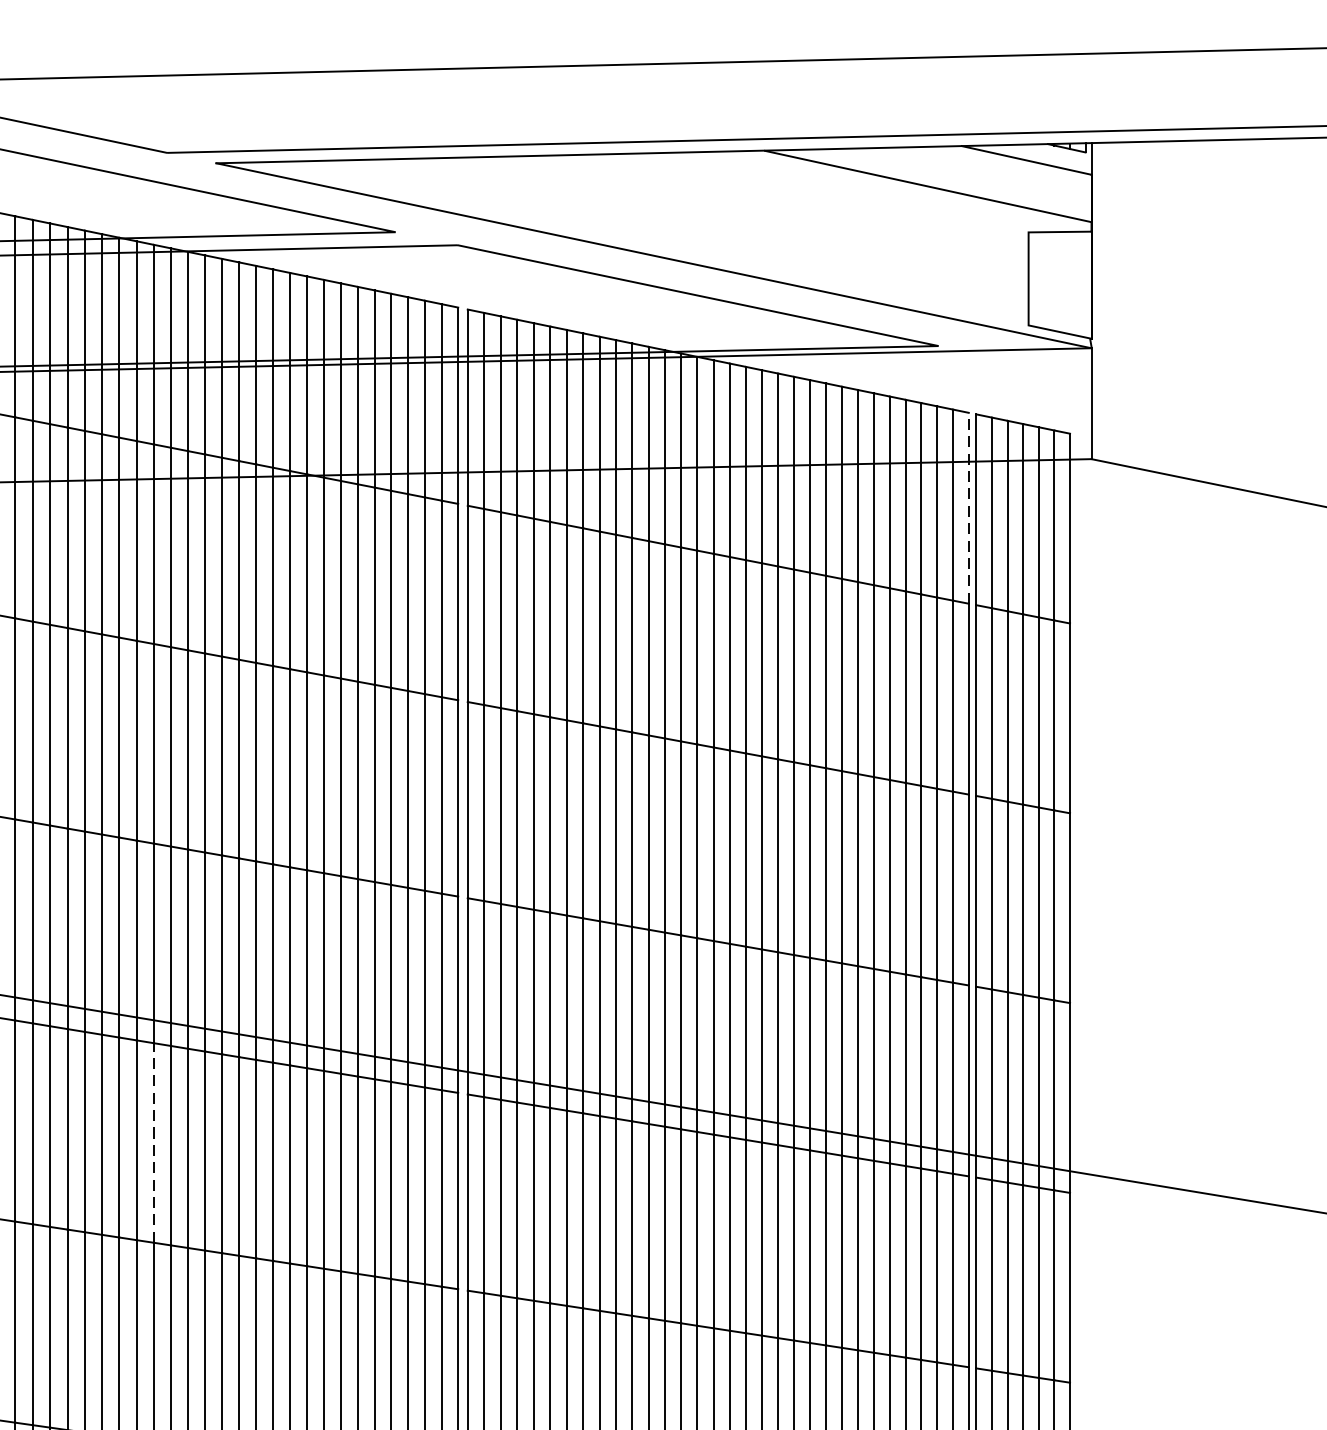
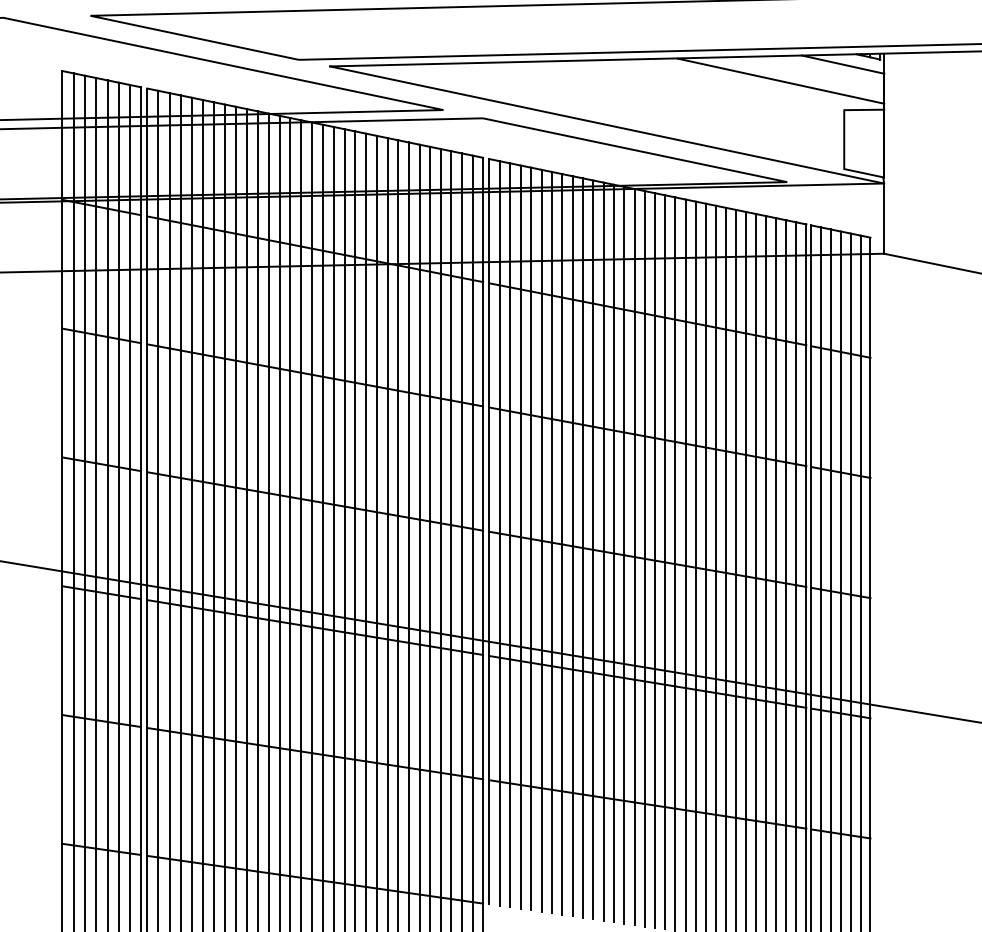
line: (969, 507) -> (806, 284), dashed -> solid
line: (153, 1142) -> (290, 686), dashed -> solid

